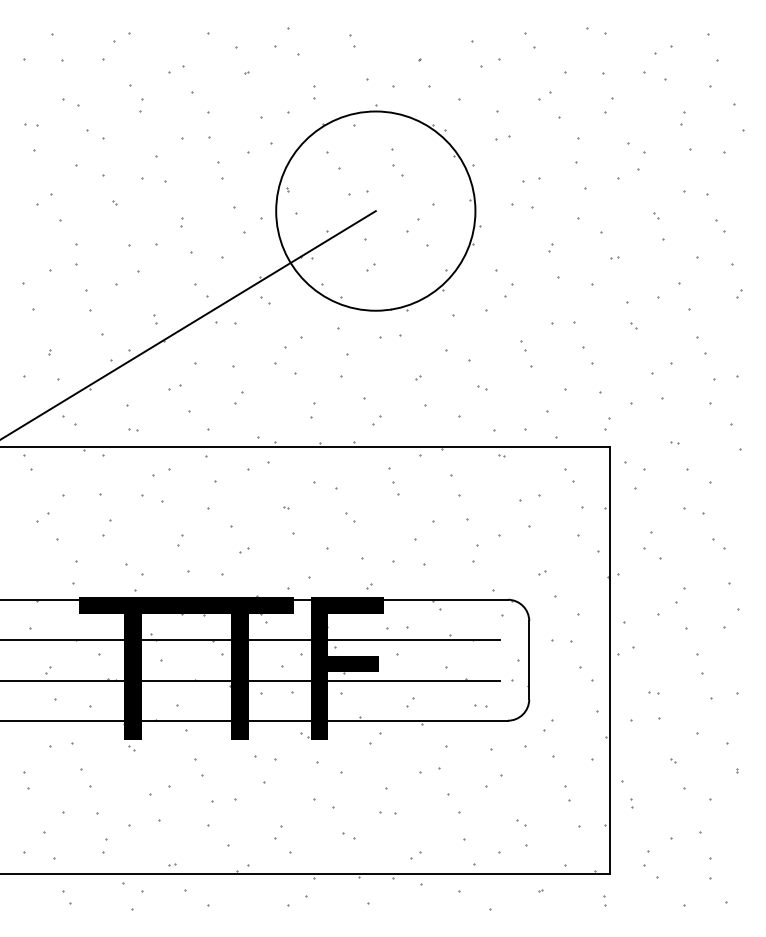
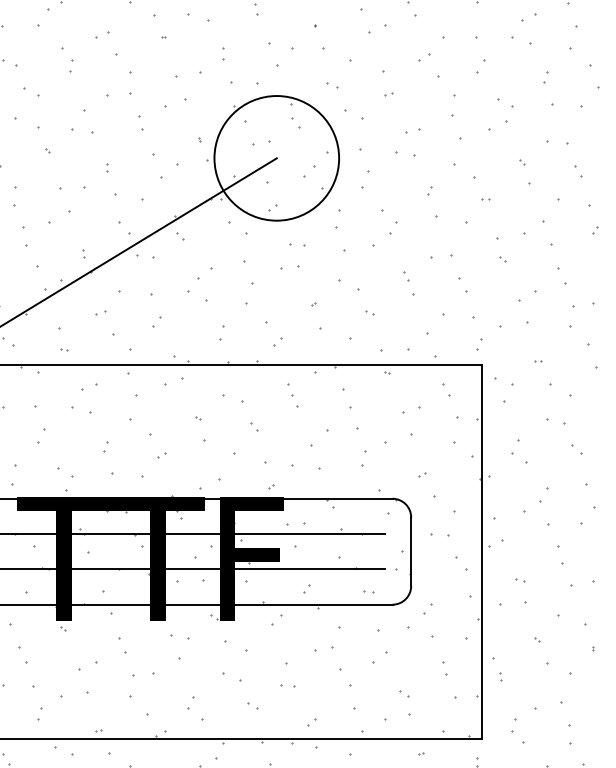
part: (503, 137) -> (388, 93), size x0.62
circle: (375, 210) -> (276, 157), size x0.71

